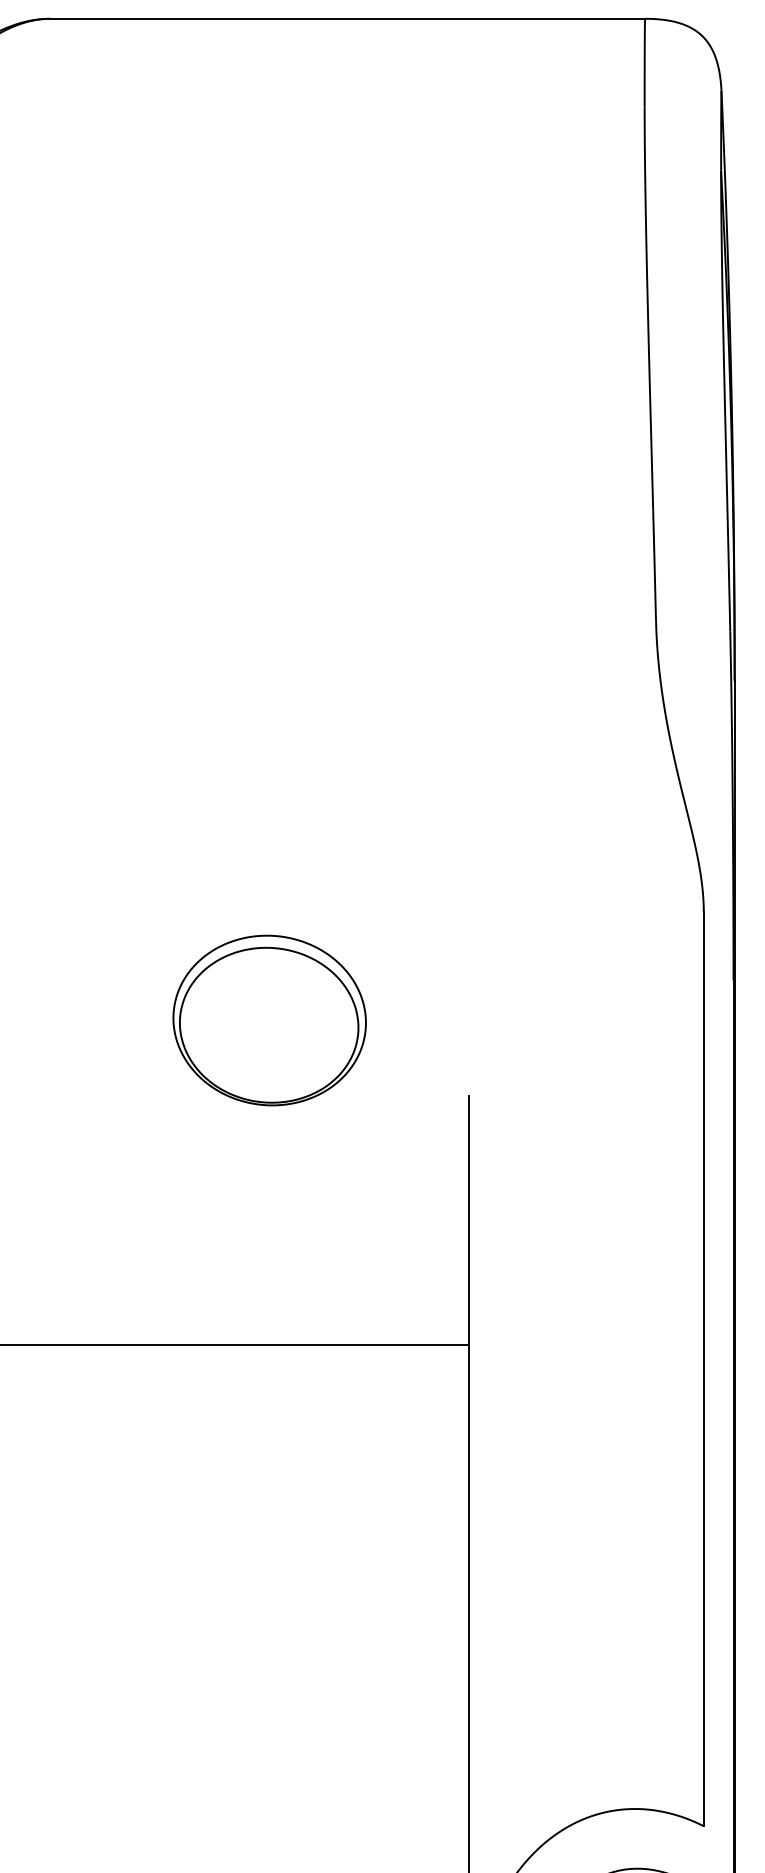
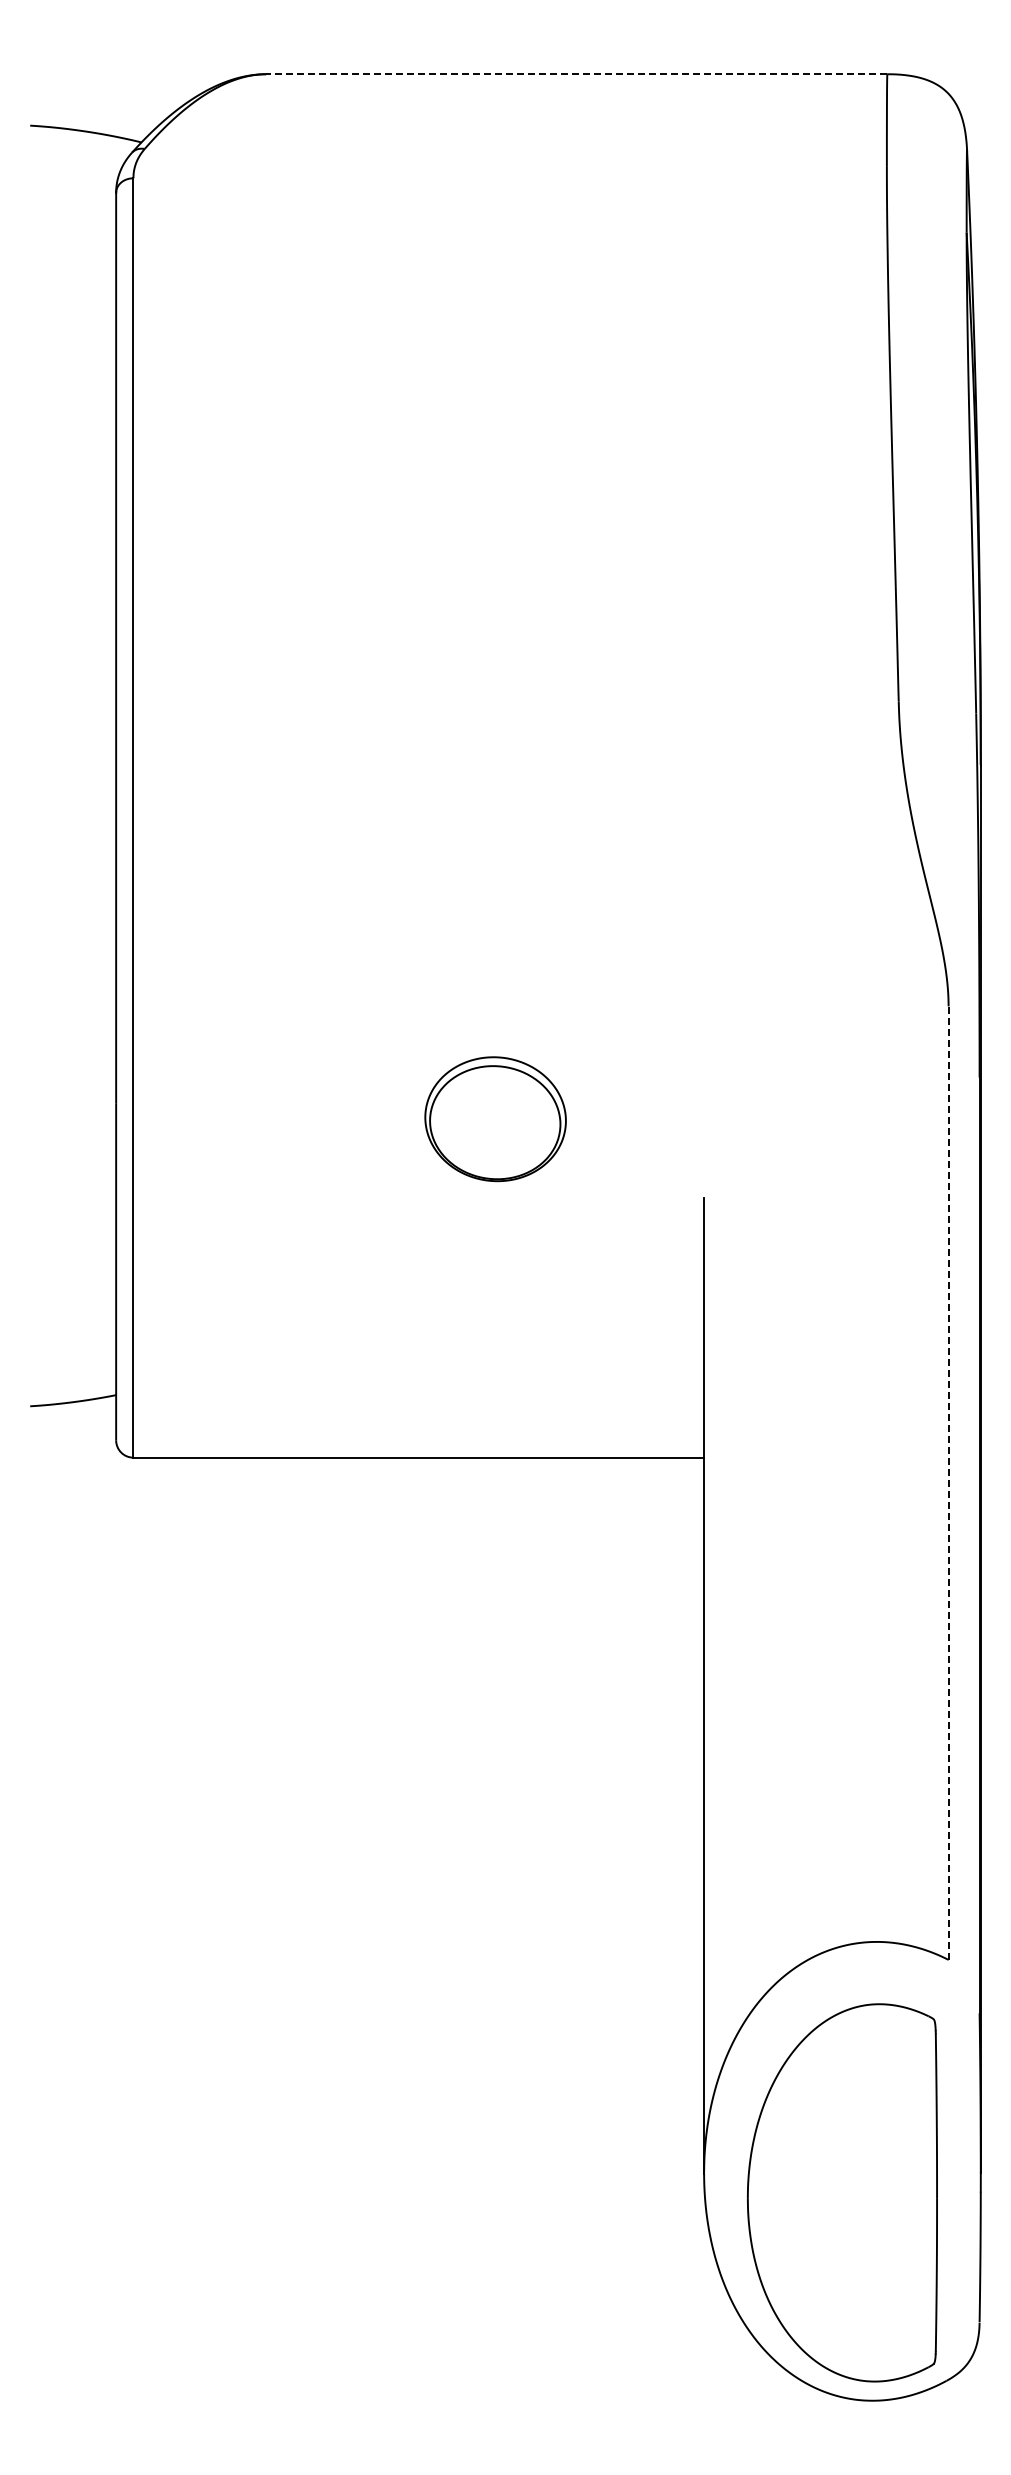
line: (347, 19) -> (576, 74), solid -> dashed
part: (269, 1019) -> (495, 1118), size x0.7
line: (703, 1369) -> (948, 1483), solid -> dashed

